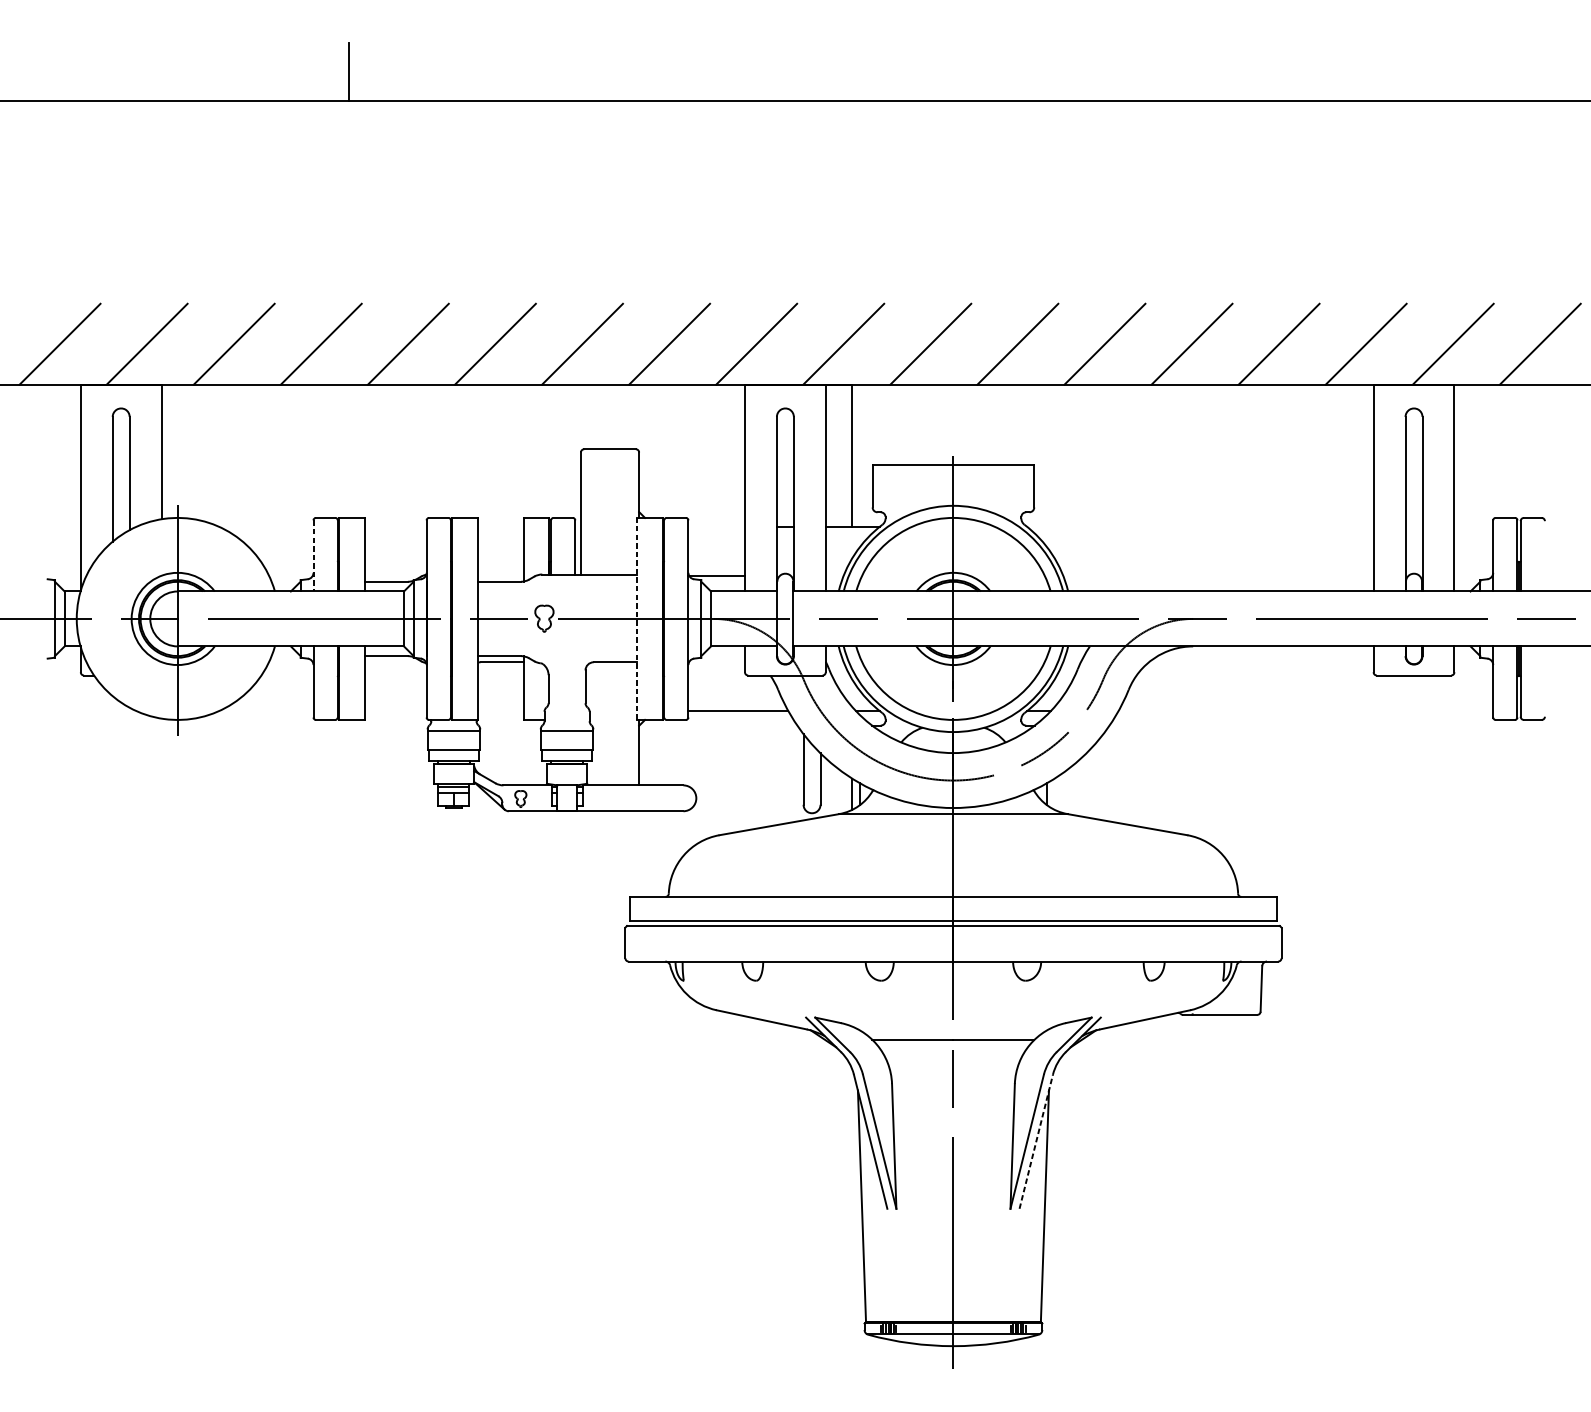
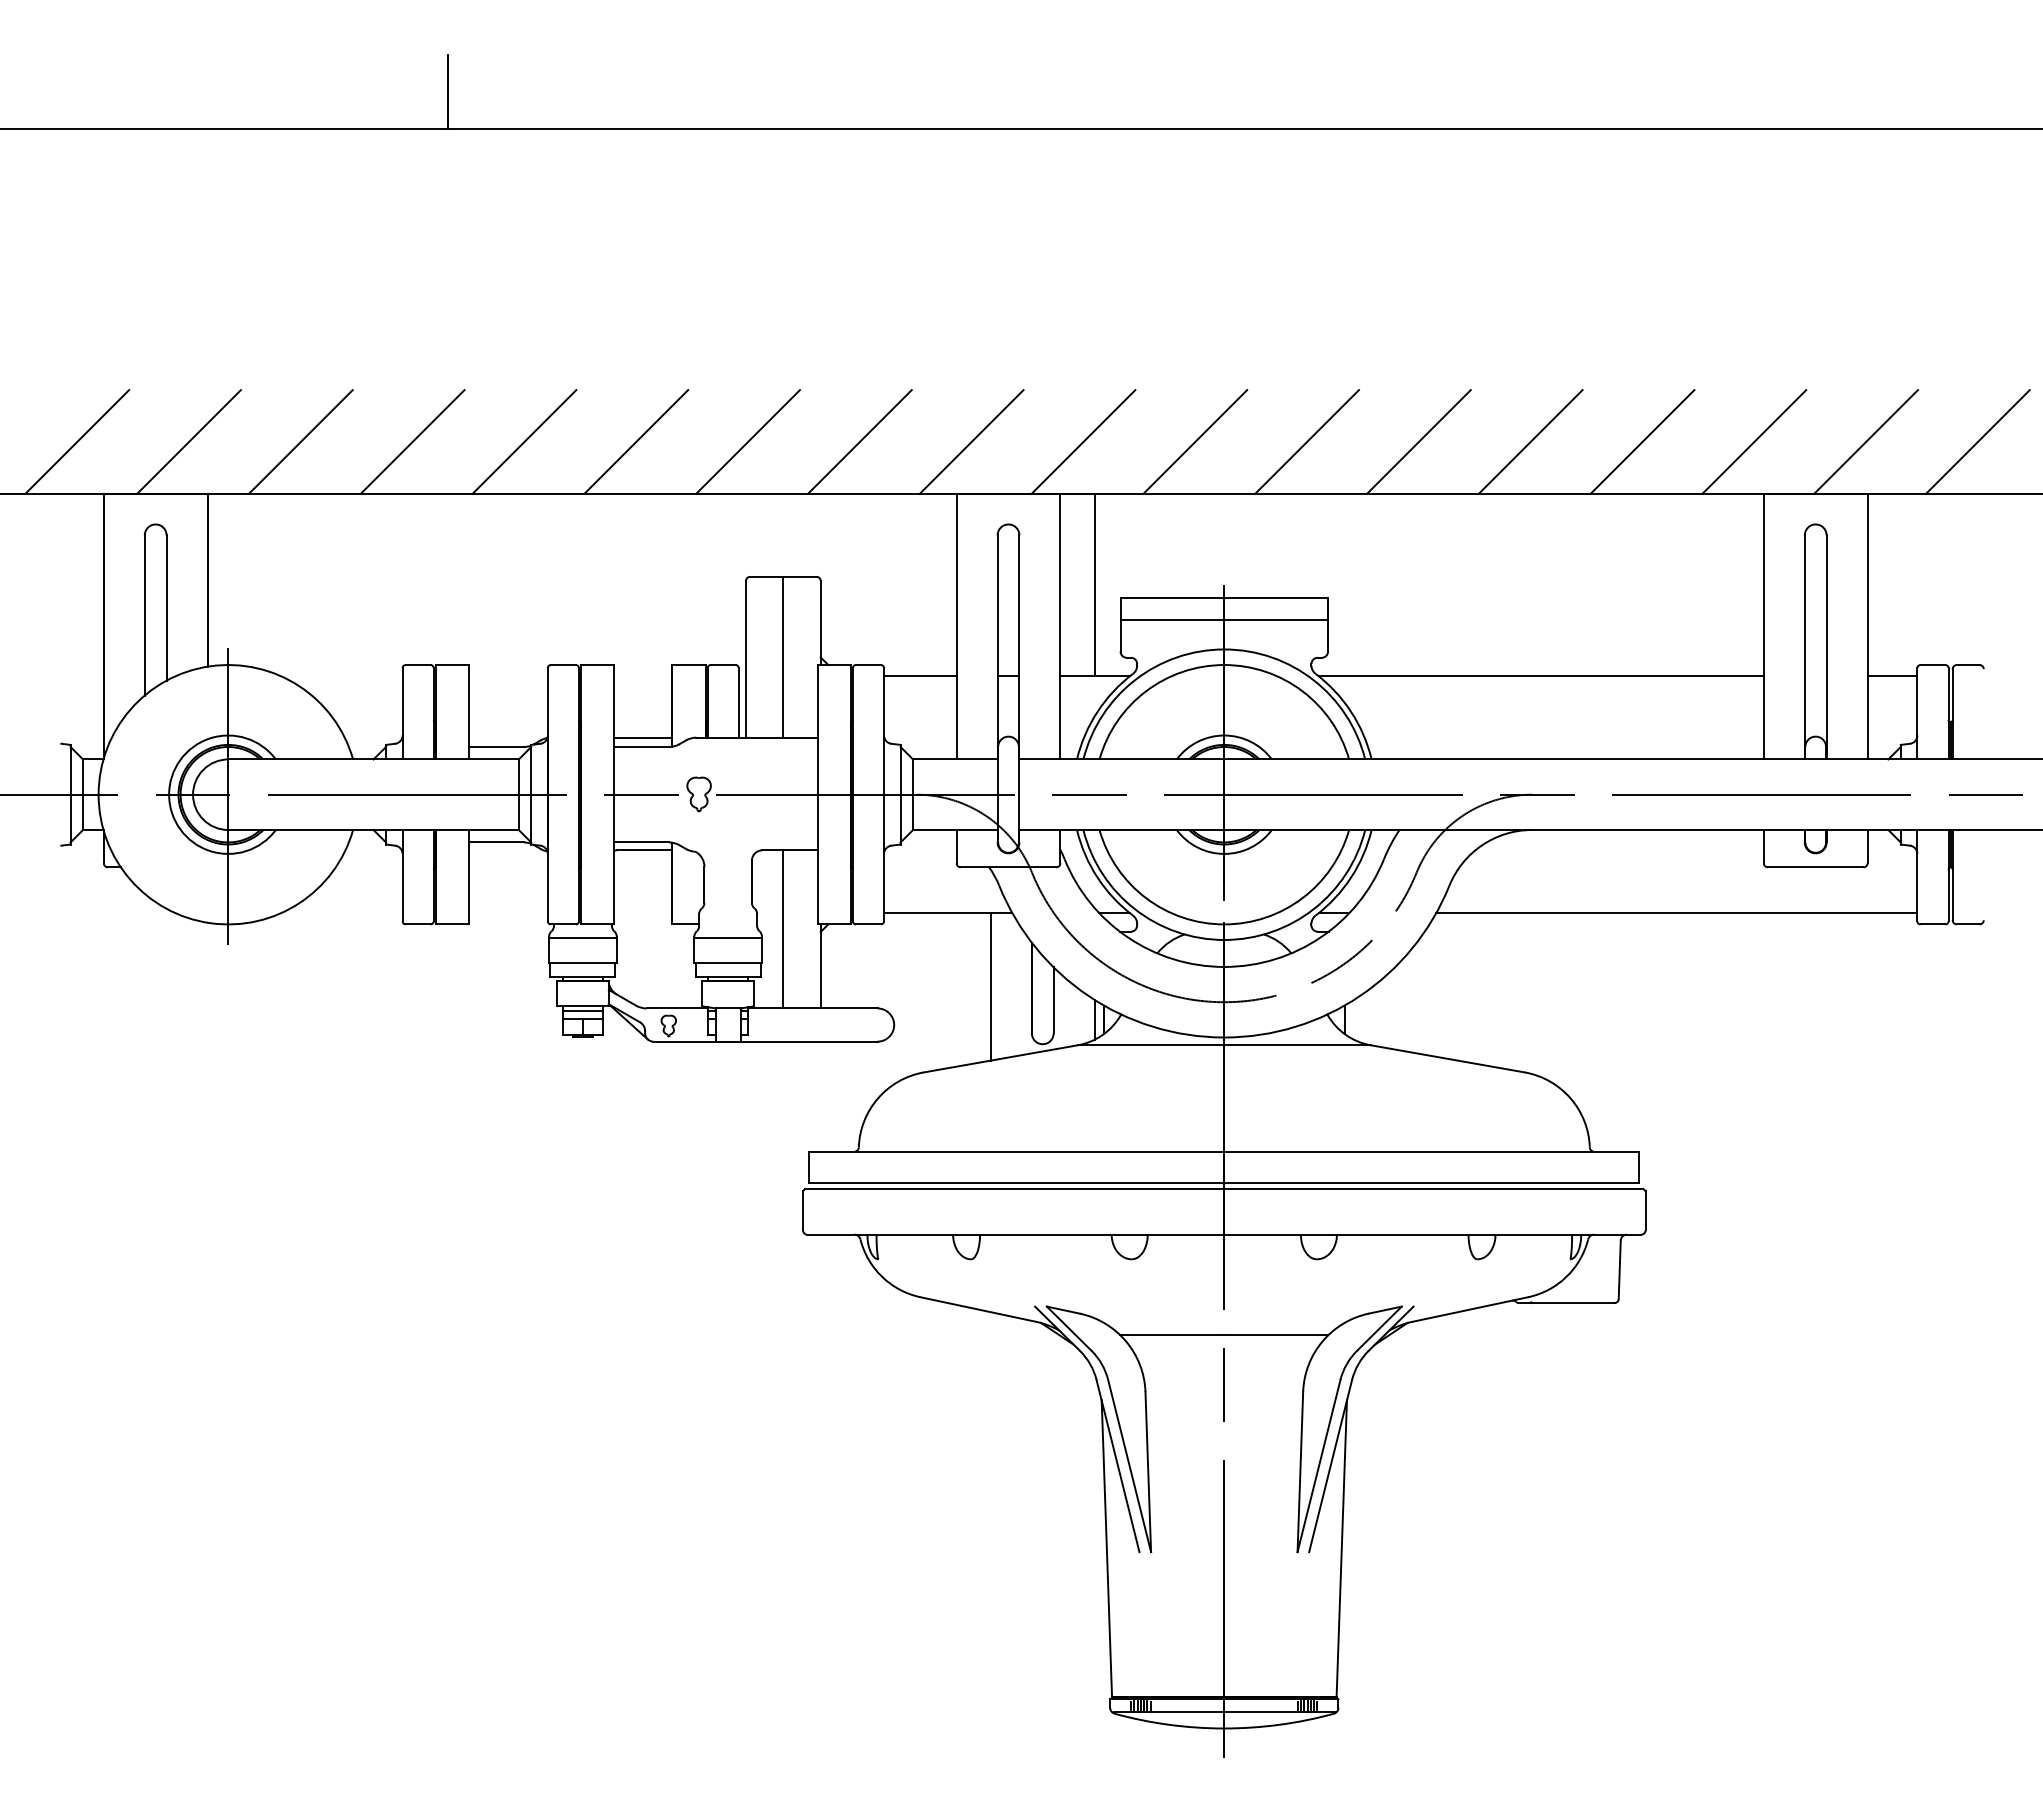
line: (953, 483) -> (1224, 620), added
line: (610, 511) -> (783, 656), added
line: (1199, 526) -> (1540, 676), added
line: (1473, 526) -> (1892, 676), added
line: (313, 555) -> (402, 713), dashed -> solid
line: (501, 574) -> (643, 737), added
line: (716, 575) -> (920, 676), moved
line: (636, 618) -> (817, 794), dashed -> solid
line: (1305, 711) -> (1676, 913), added
line: (610, 723) -> (783, 929), added
line: (771, 768) -> (990, 986), added
line: (1036, 1142) -> (1330, 1466), dashed -> solid

